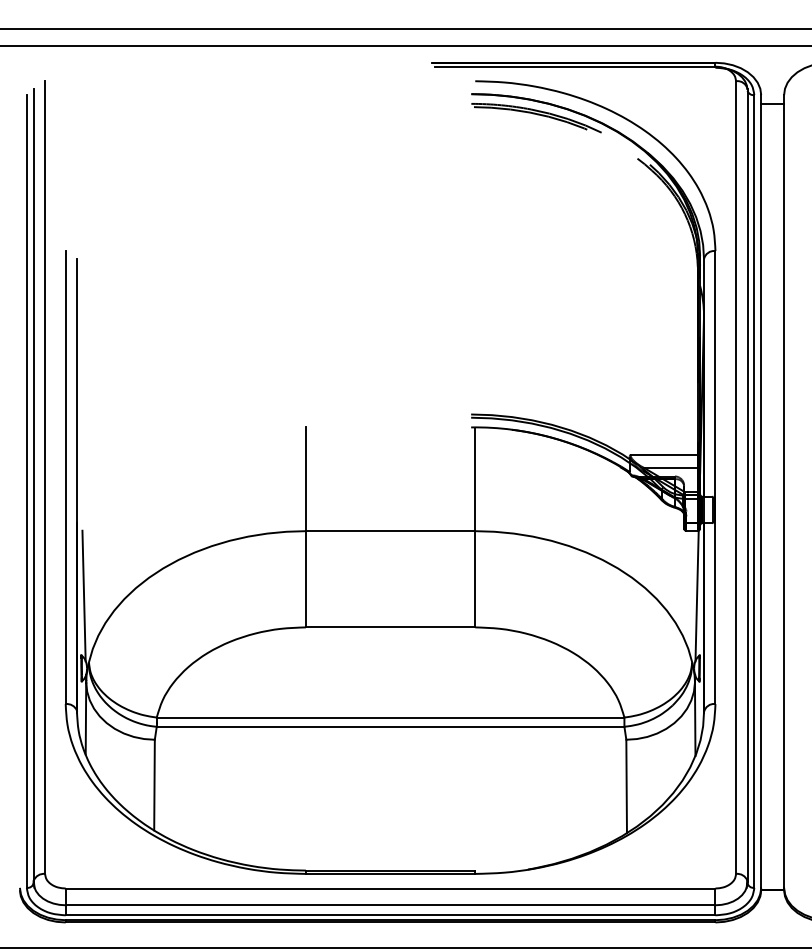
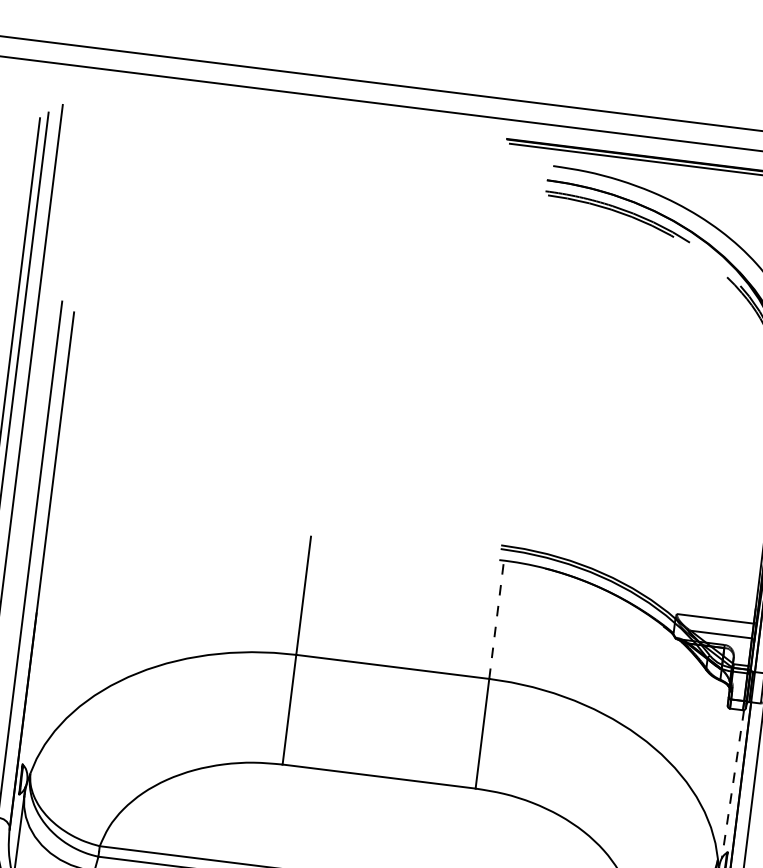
line: (475, 479) -> (496, 620), solid -> dashed
line: (83, 595) -> (33, 696), removed
line: (697, 596) -> (733, 784), solid -> dashed

